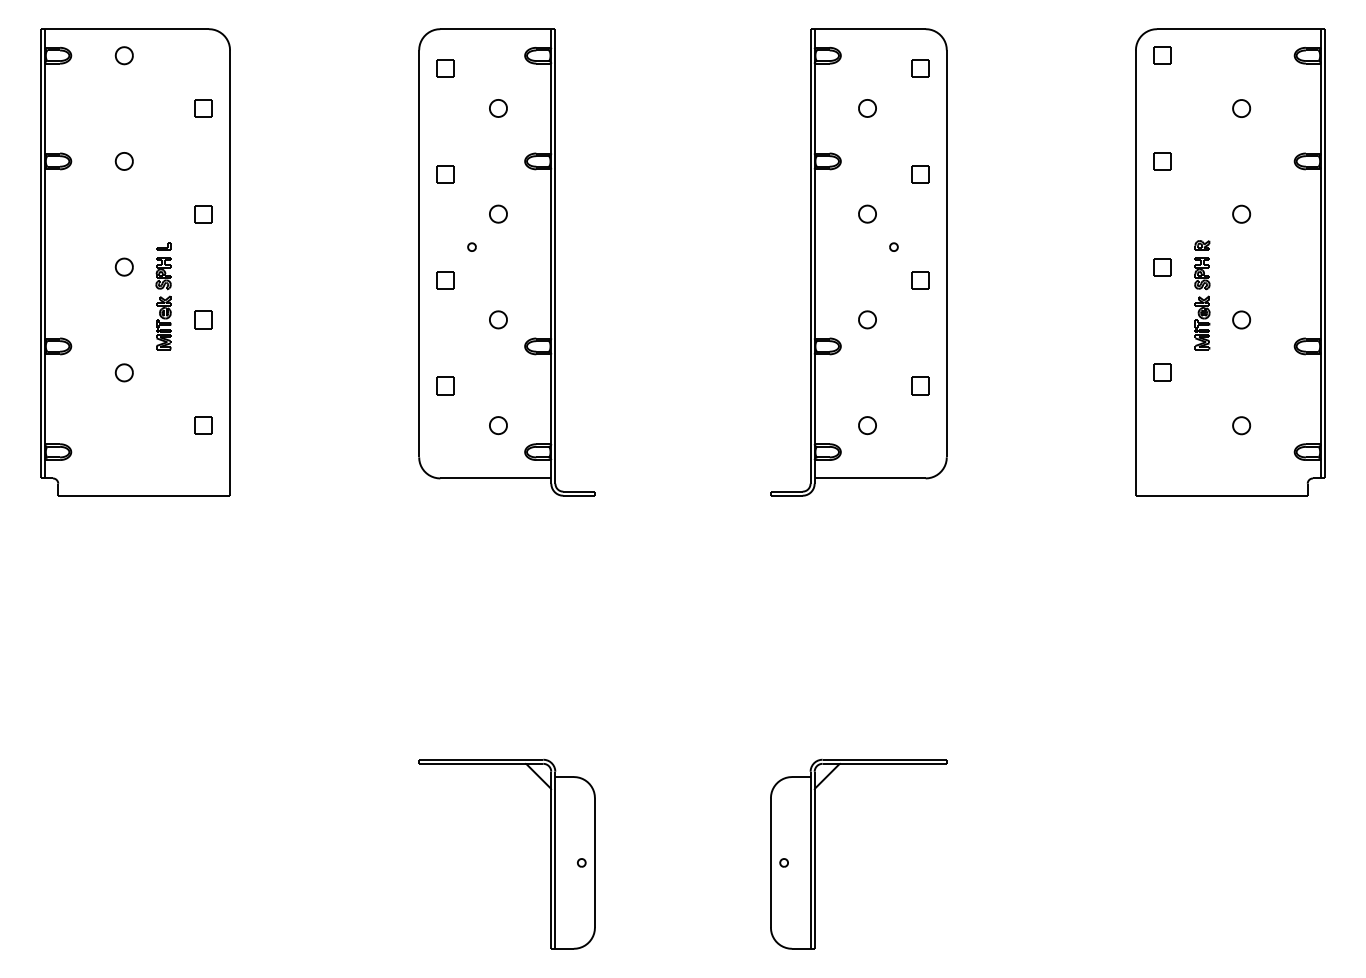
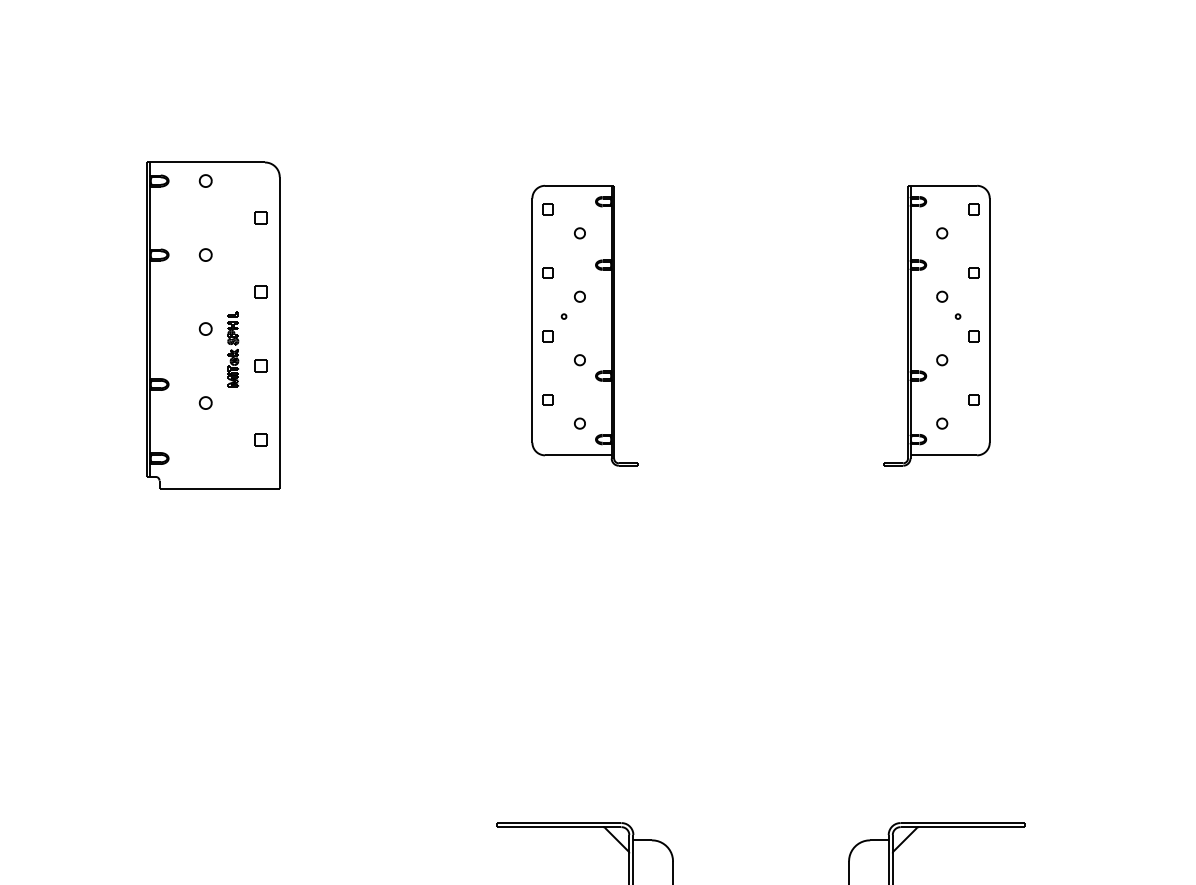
part: (135, 262) -> (213, 325), size x0.7
part: (506, 262) -> (584, 325), size x0.6
part: (858, 262) -> (936, 325), size x0.6

